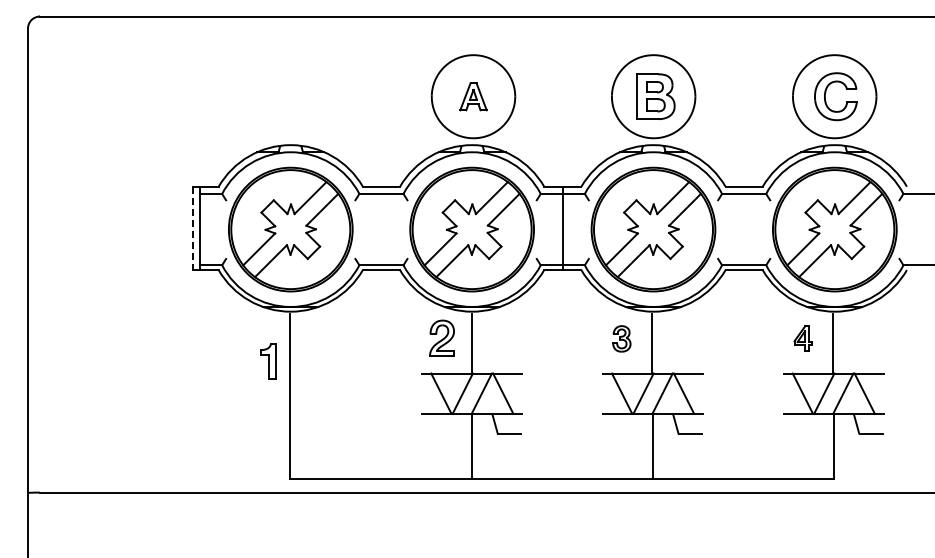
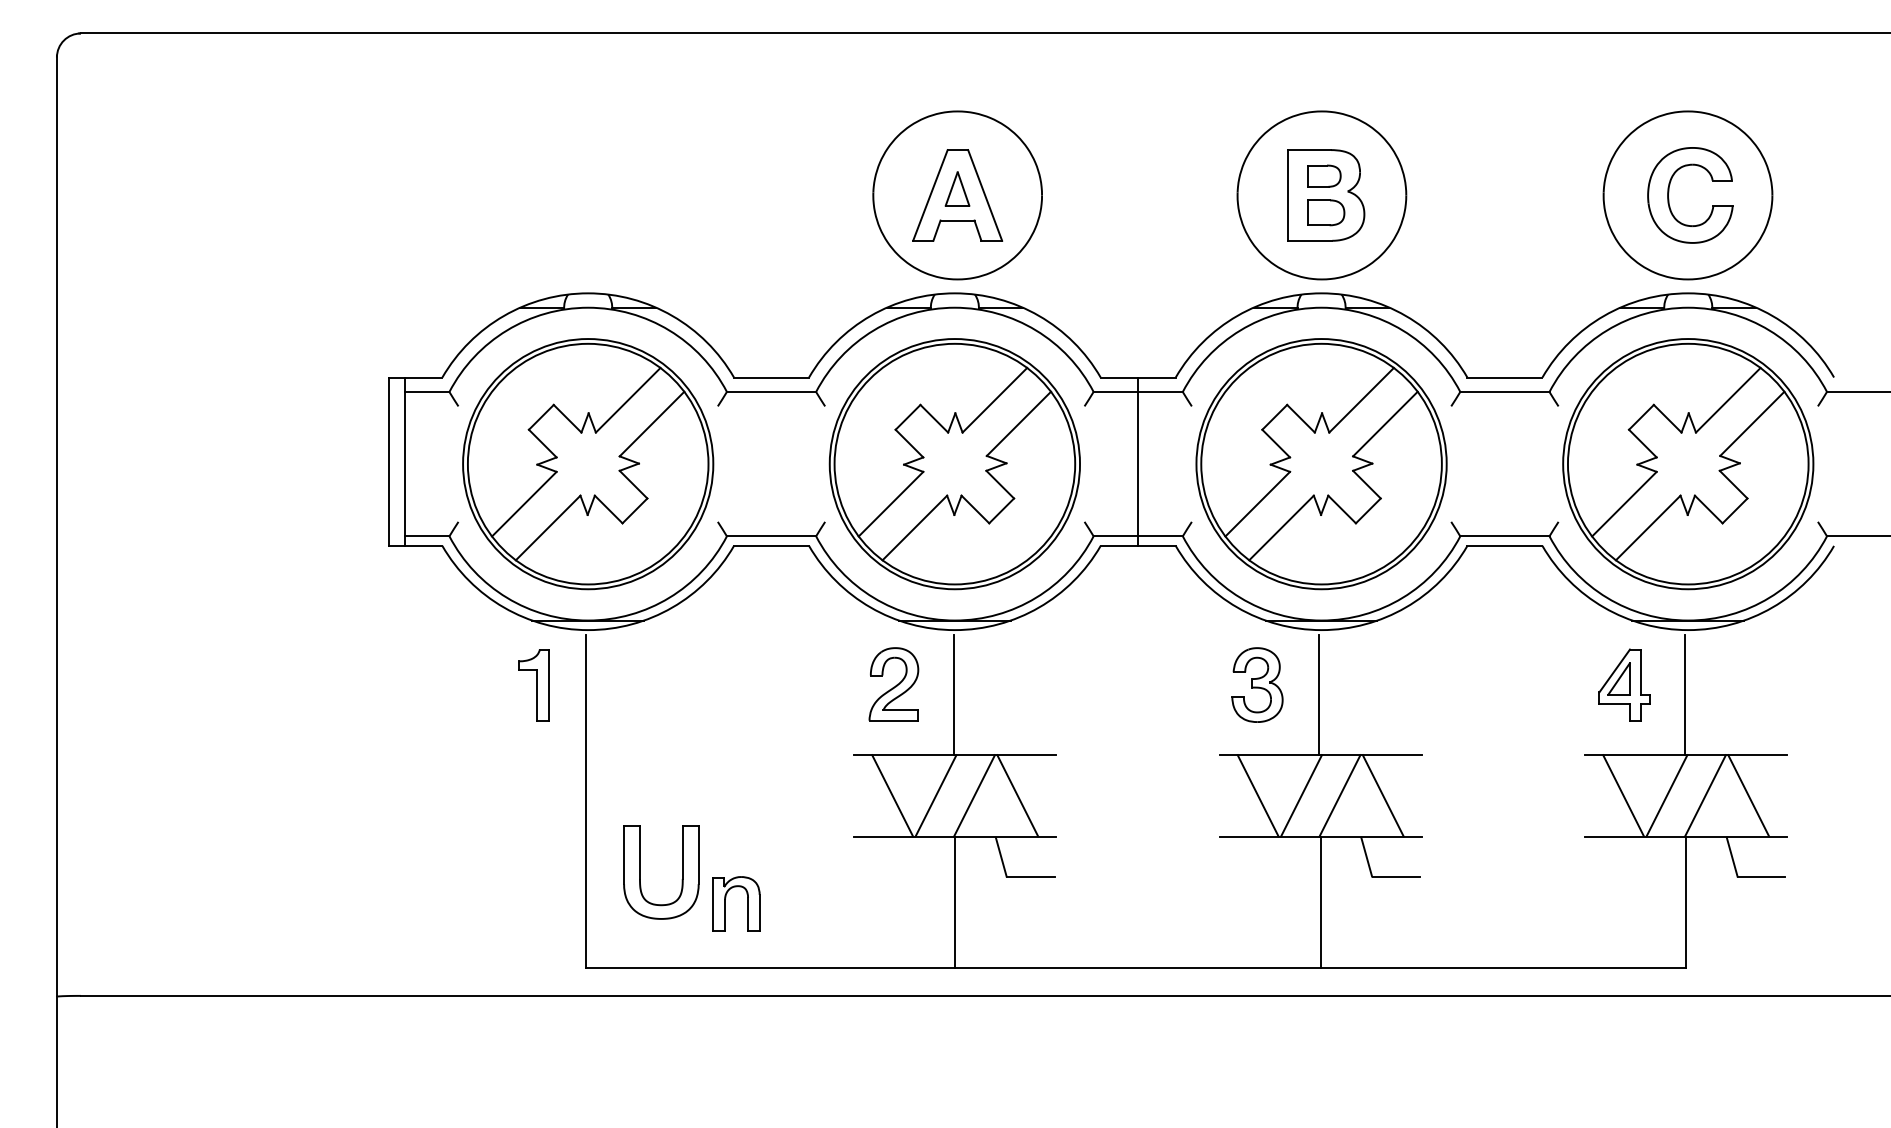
part: (473, 96) -> (957, 194), size x1.67
line: (192, 228) -> (389, 461), dashed -> solid
part: (621, 338) -> (1256, 684), size x1.43
part: (802, 338) -> (1622, 684), size x1.43
part: (268, 361) -> (535, 684), moved
part: (341, 434) -> (690, 878), added

